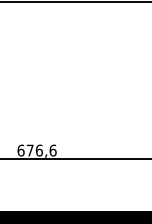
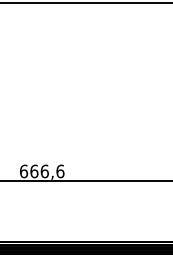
text: (30, 150) -> (34, 171), 676,6 -> 666,6

